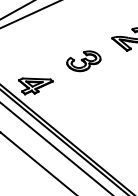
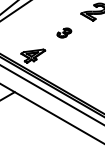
part: (84, 60) -> (64, 32), size x0.6

